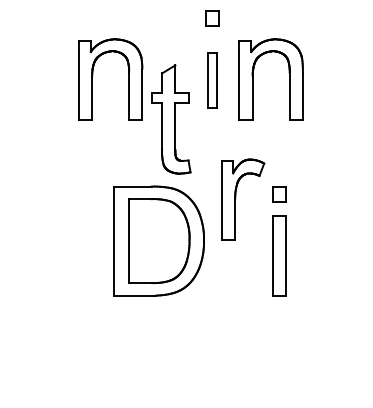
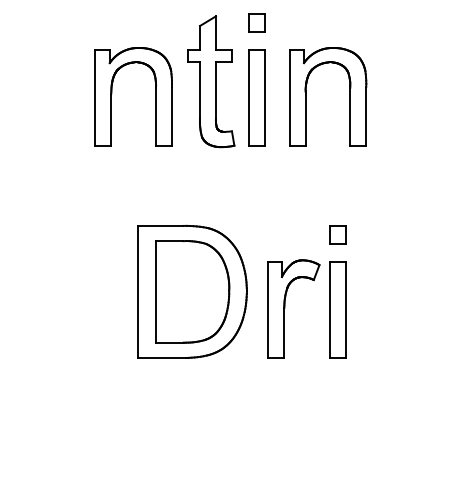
part: (212, 80) -> (256, 97), size x1.43
part: (171, 119) -> (211, 81), moved
part: (236, 199) -> (285, 308), moved

